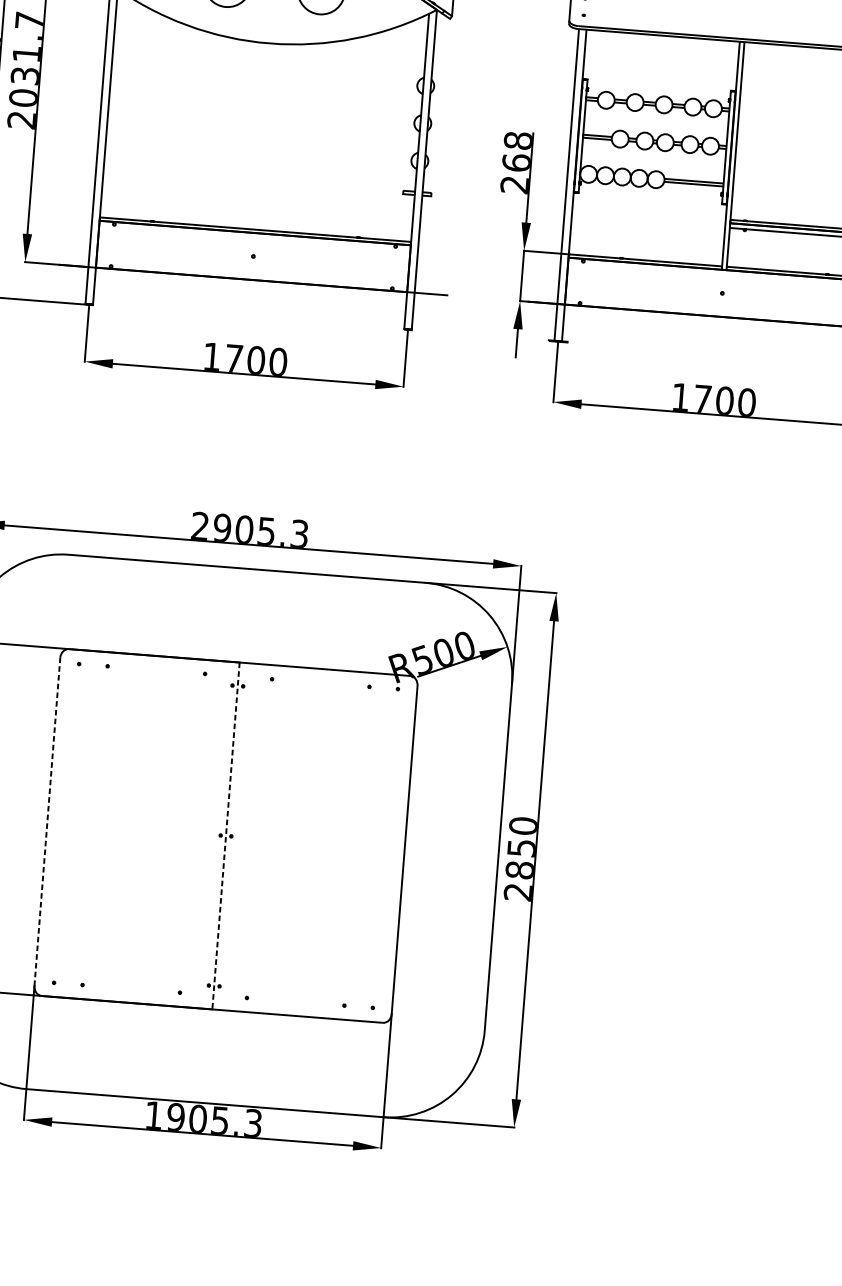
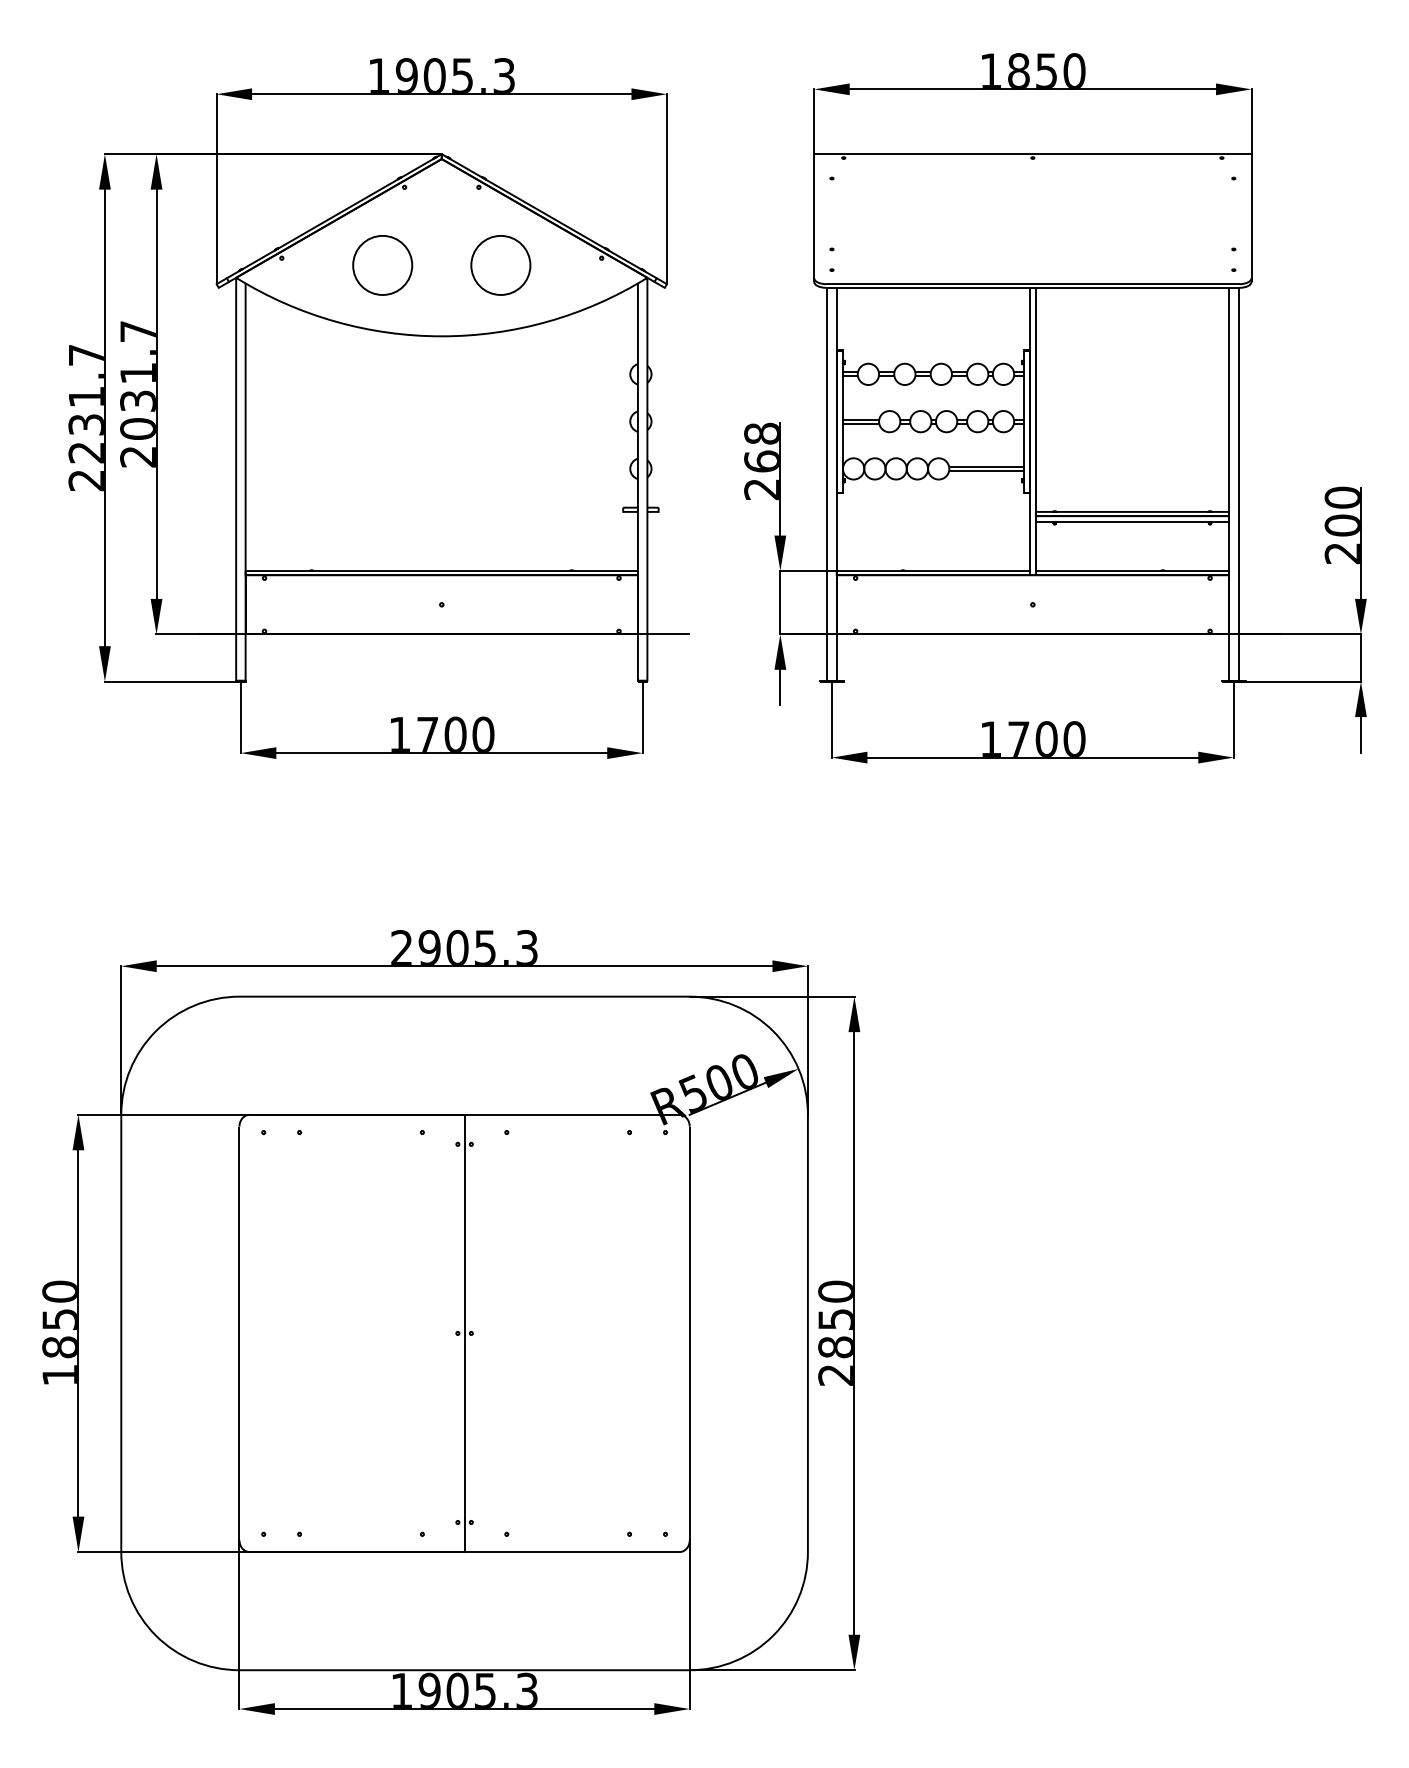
line: (47, 821) -> (239, 1333), dashed -> solid
line: (225, 836) -> (464, 1333), dashed -> solid

